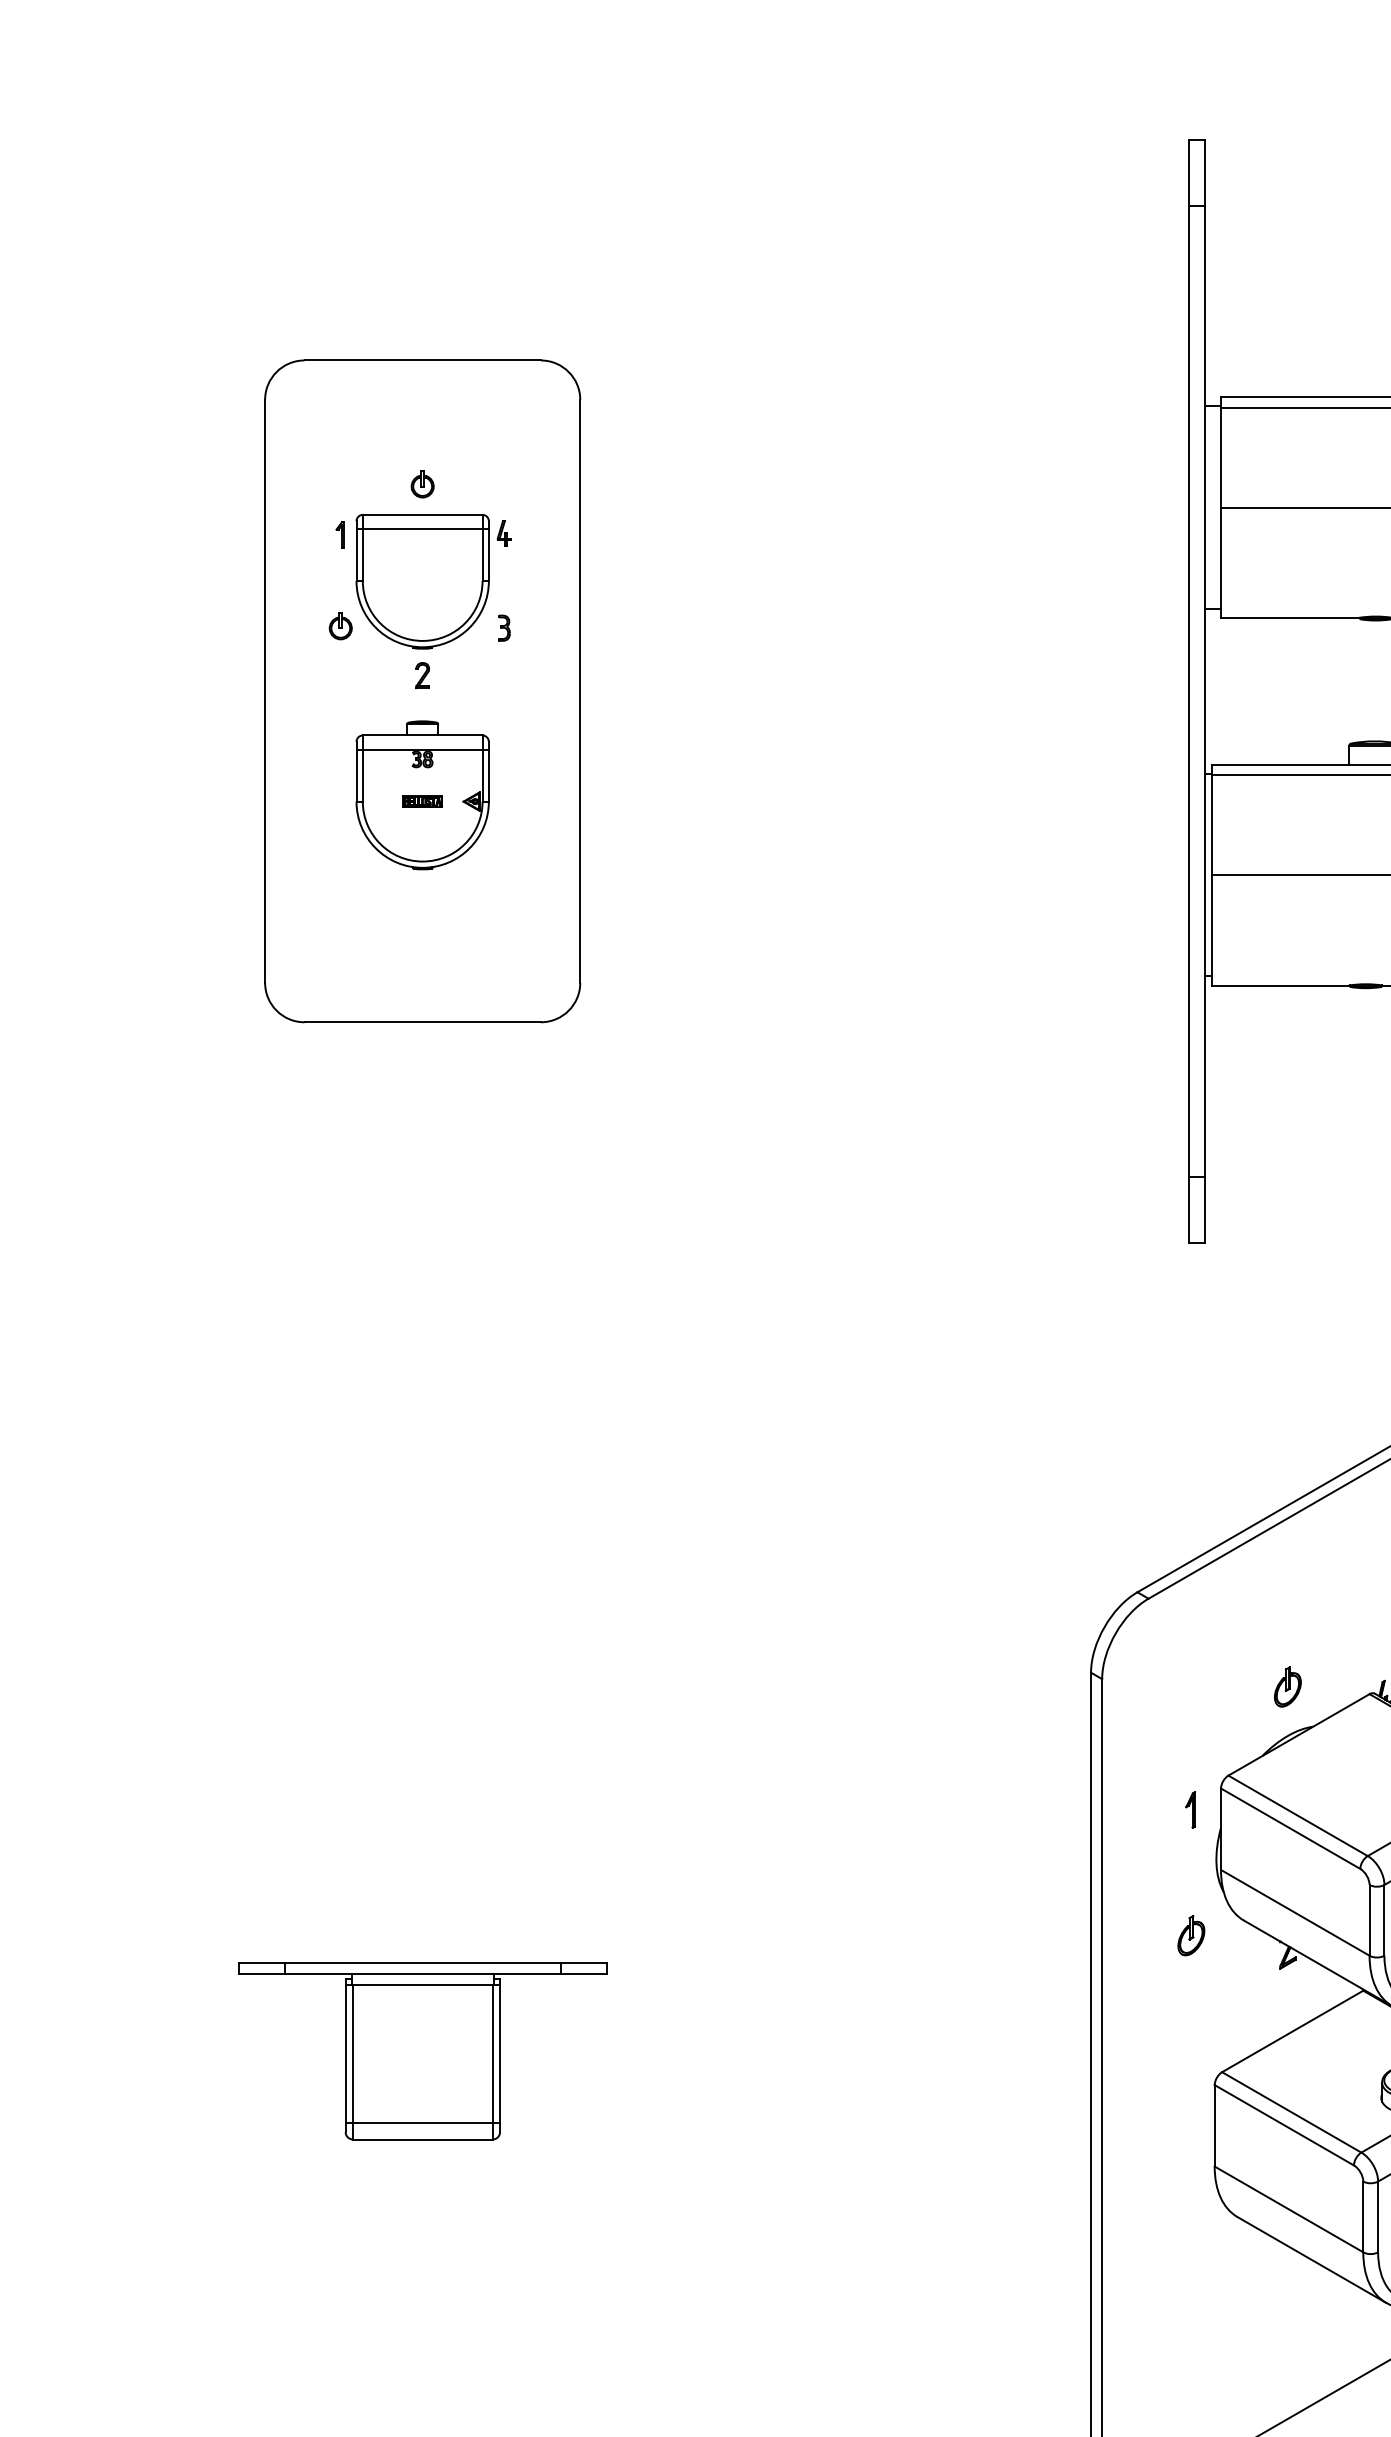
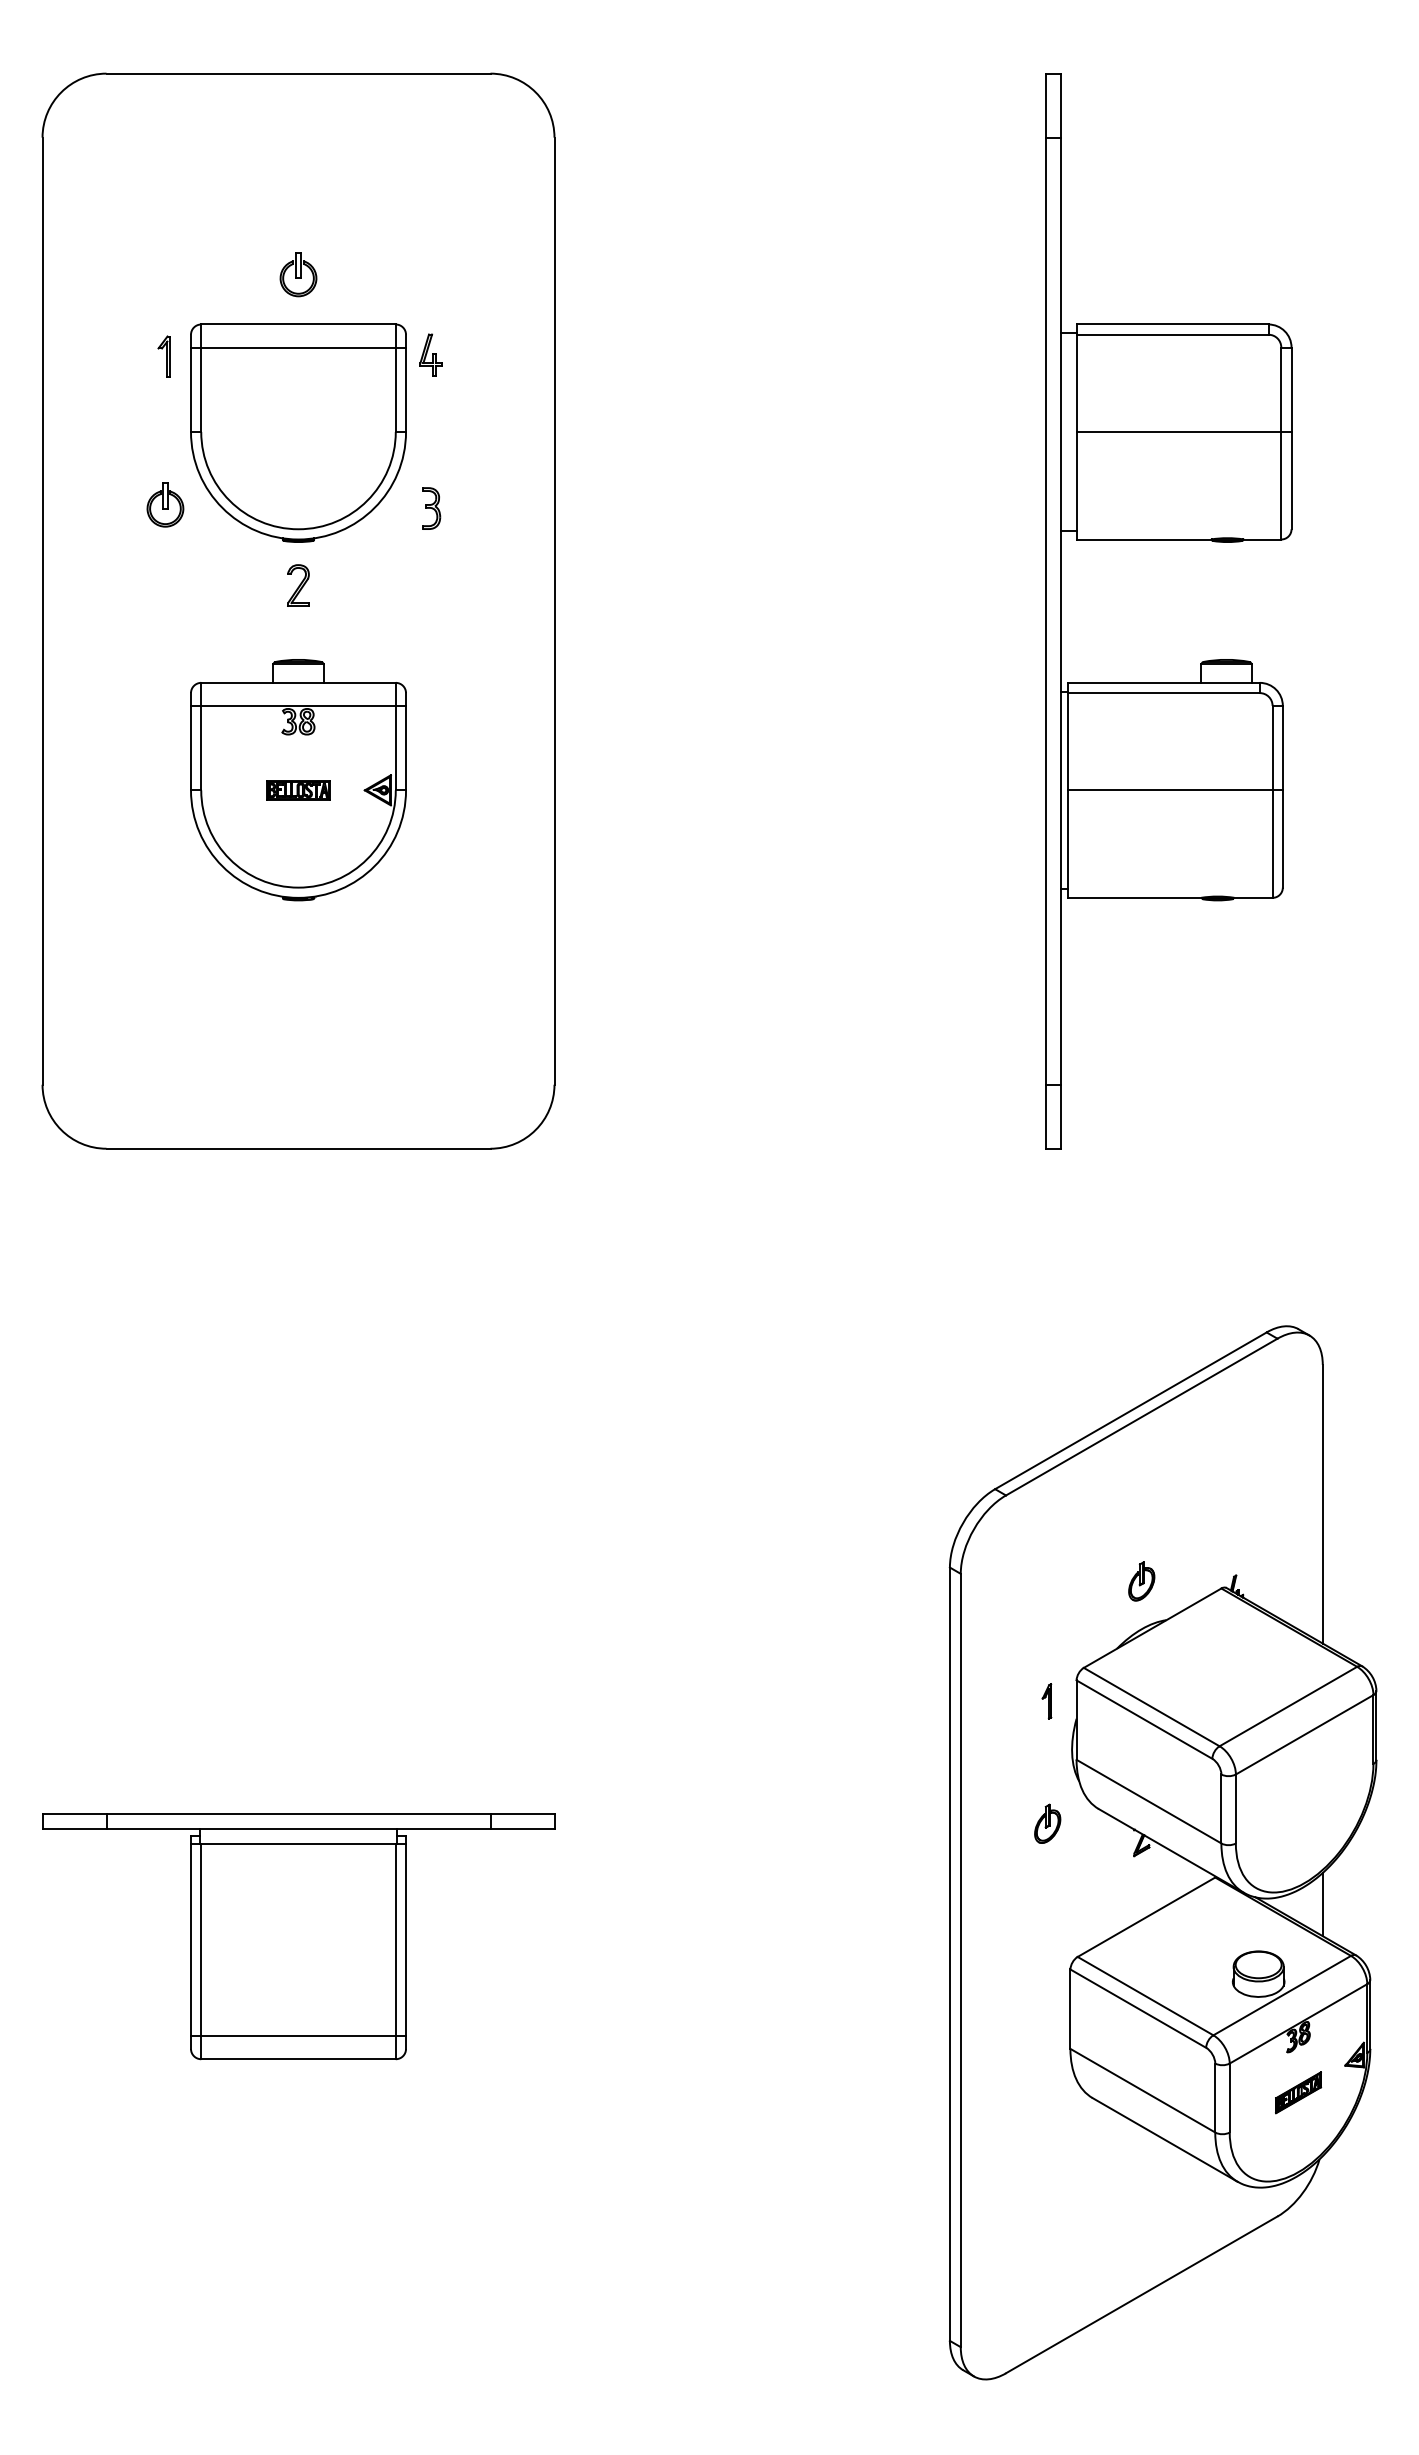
part: (422, 690) -> (298, 610), size x1.67
part: (422, 2051) -> (298, 1936), size x1.43

